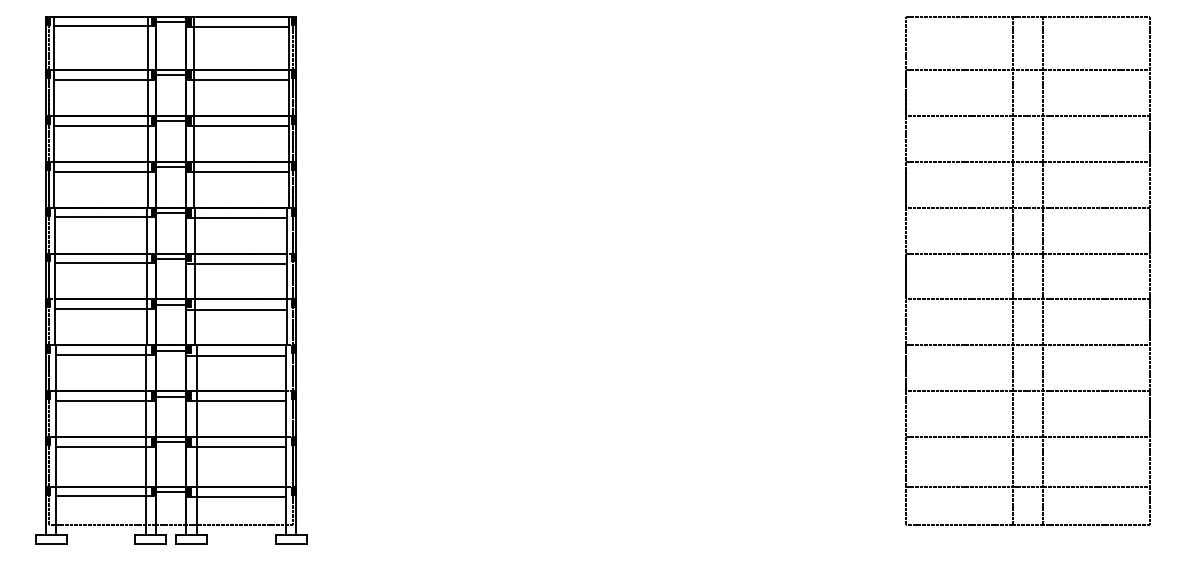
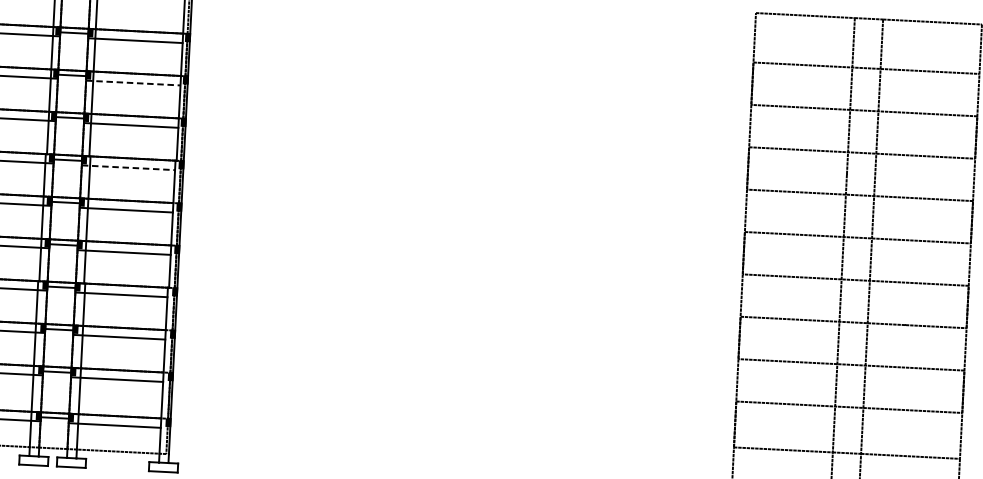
line: (238, 126) -> (134, 83), solid -> dashed
line: (237, 217) -> (129, 167), solid -> dashed

